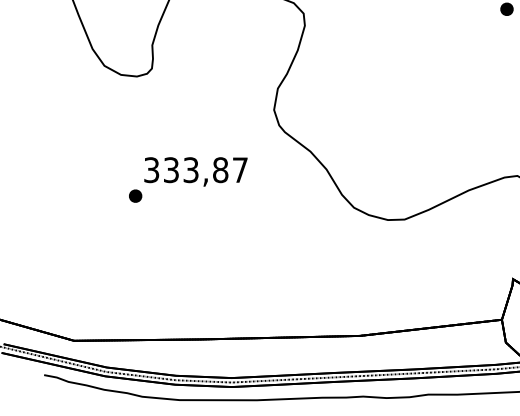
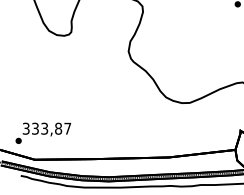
text: (188, 178) -> (43, 132), moved

